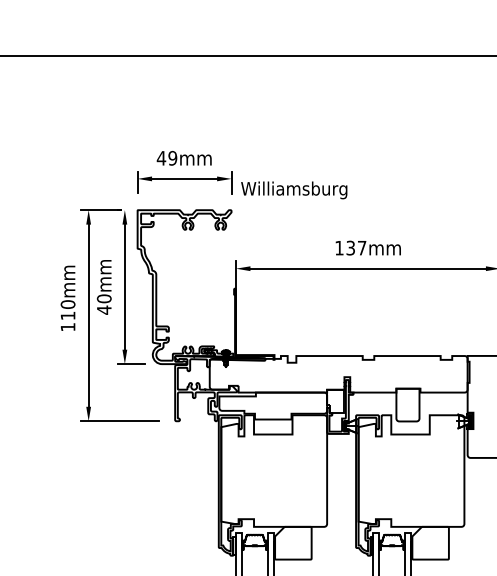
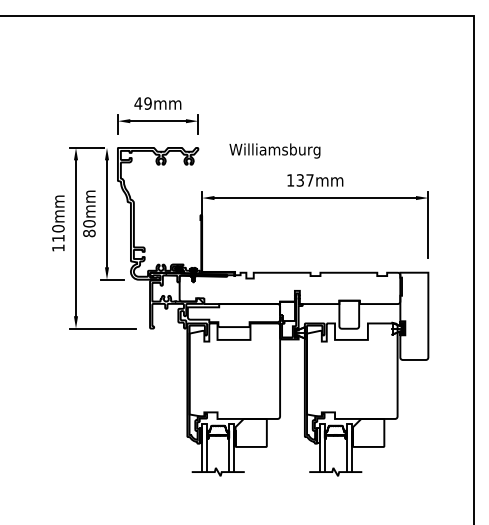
text: (293, 189) -> (274, 150), moved
text: (104, 310) -> (89, 233), 40mm -> 80mm

